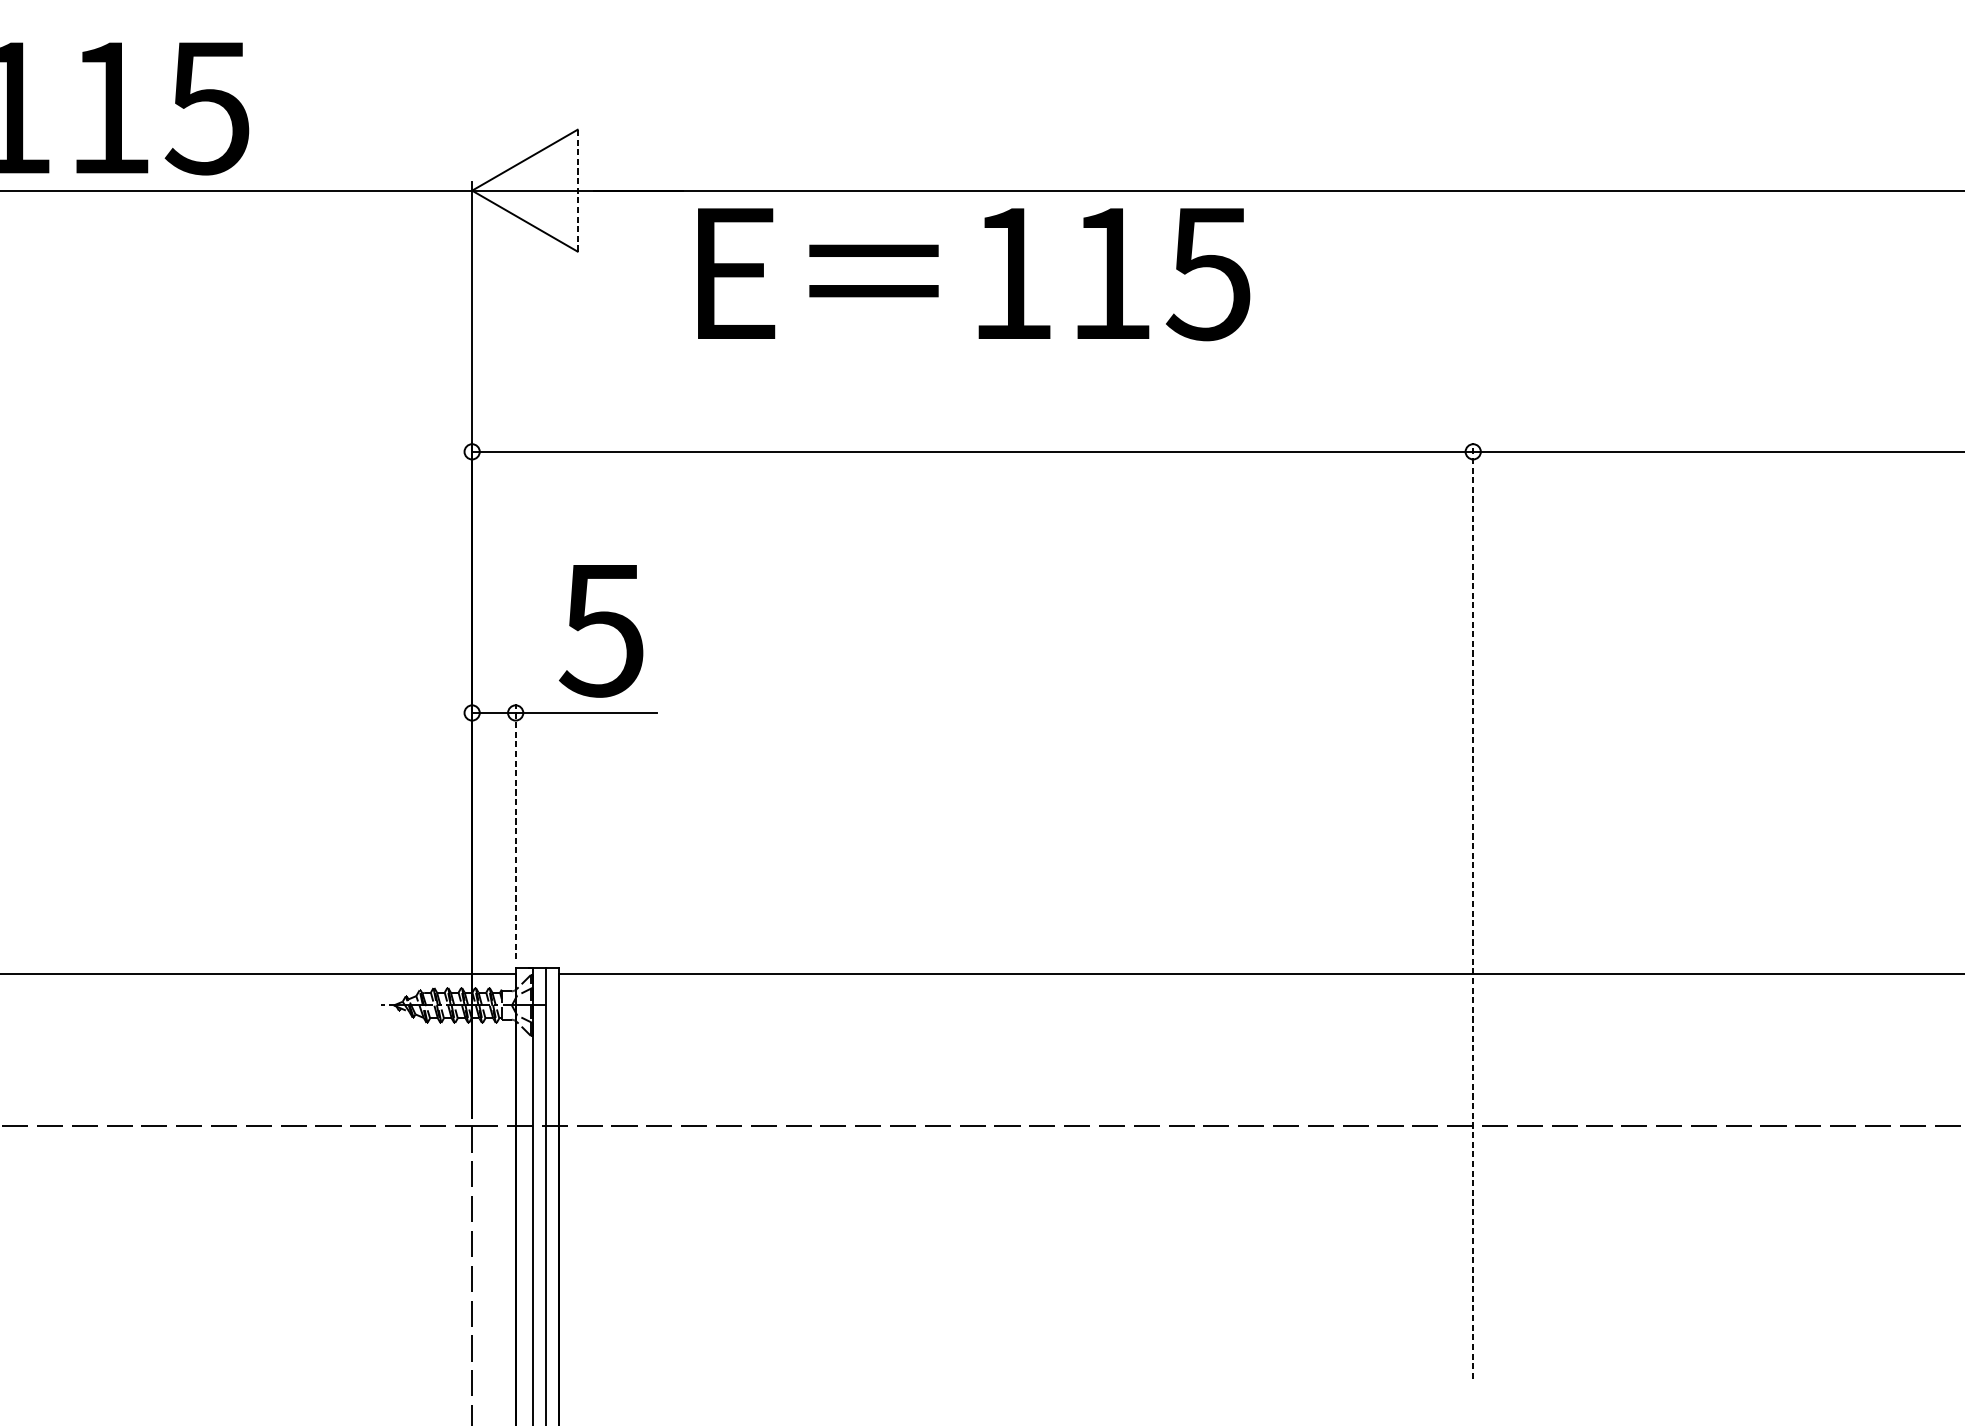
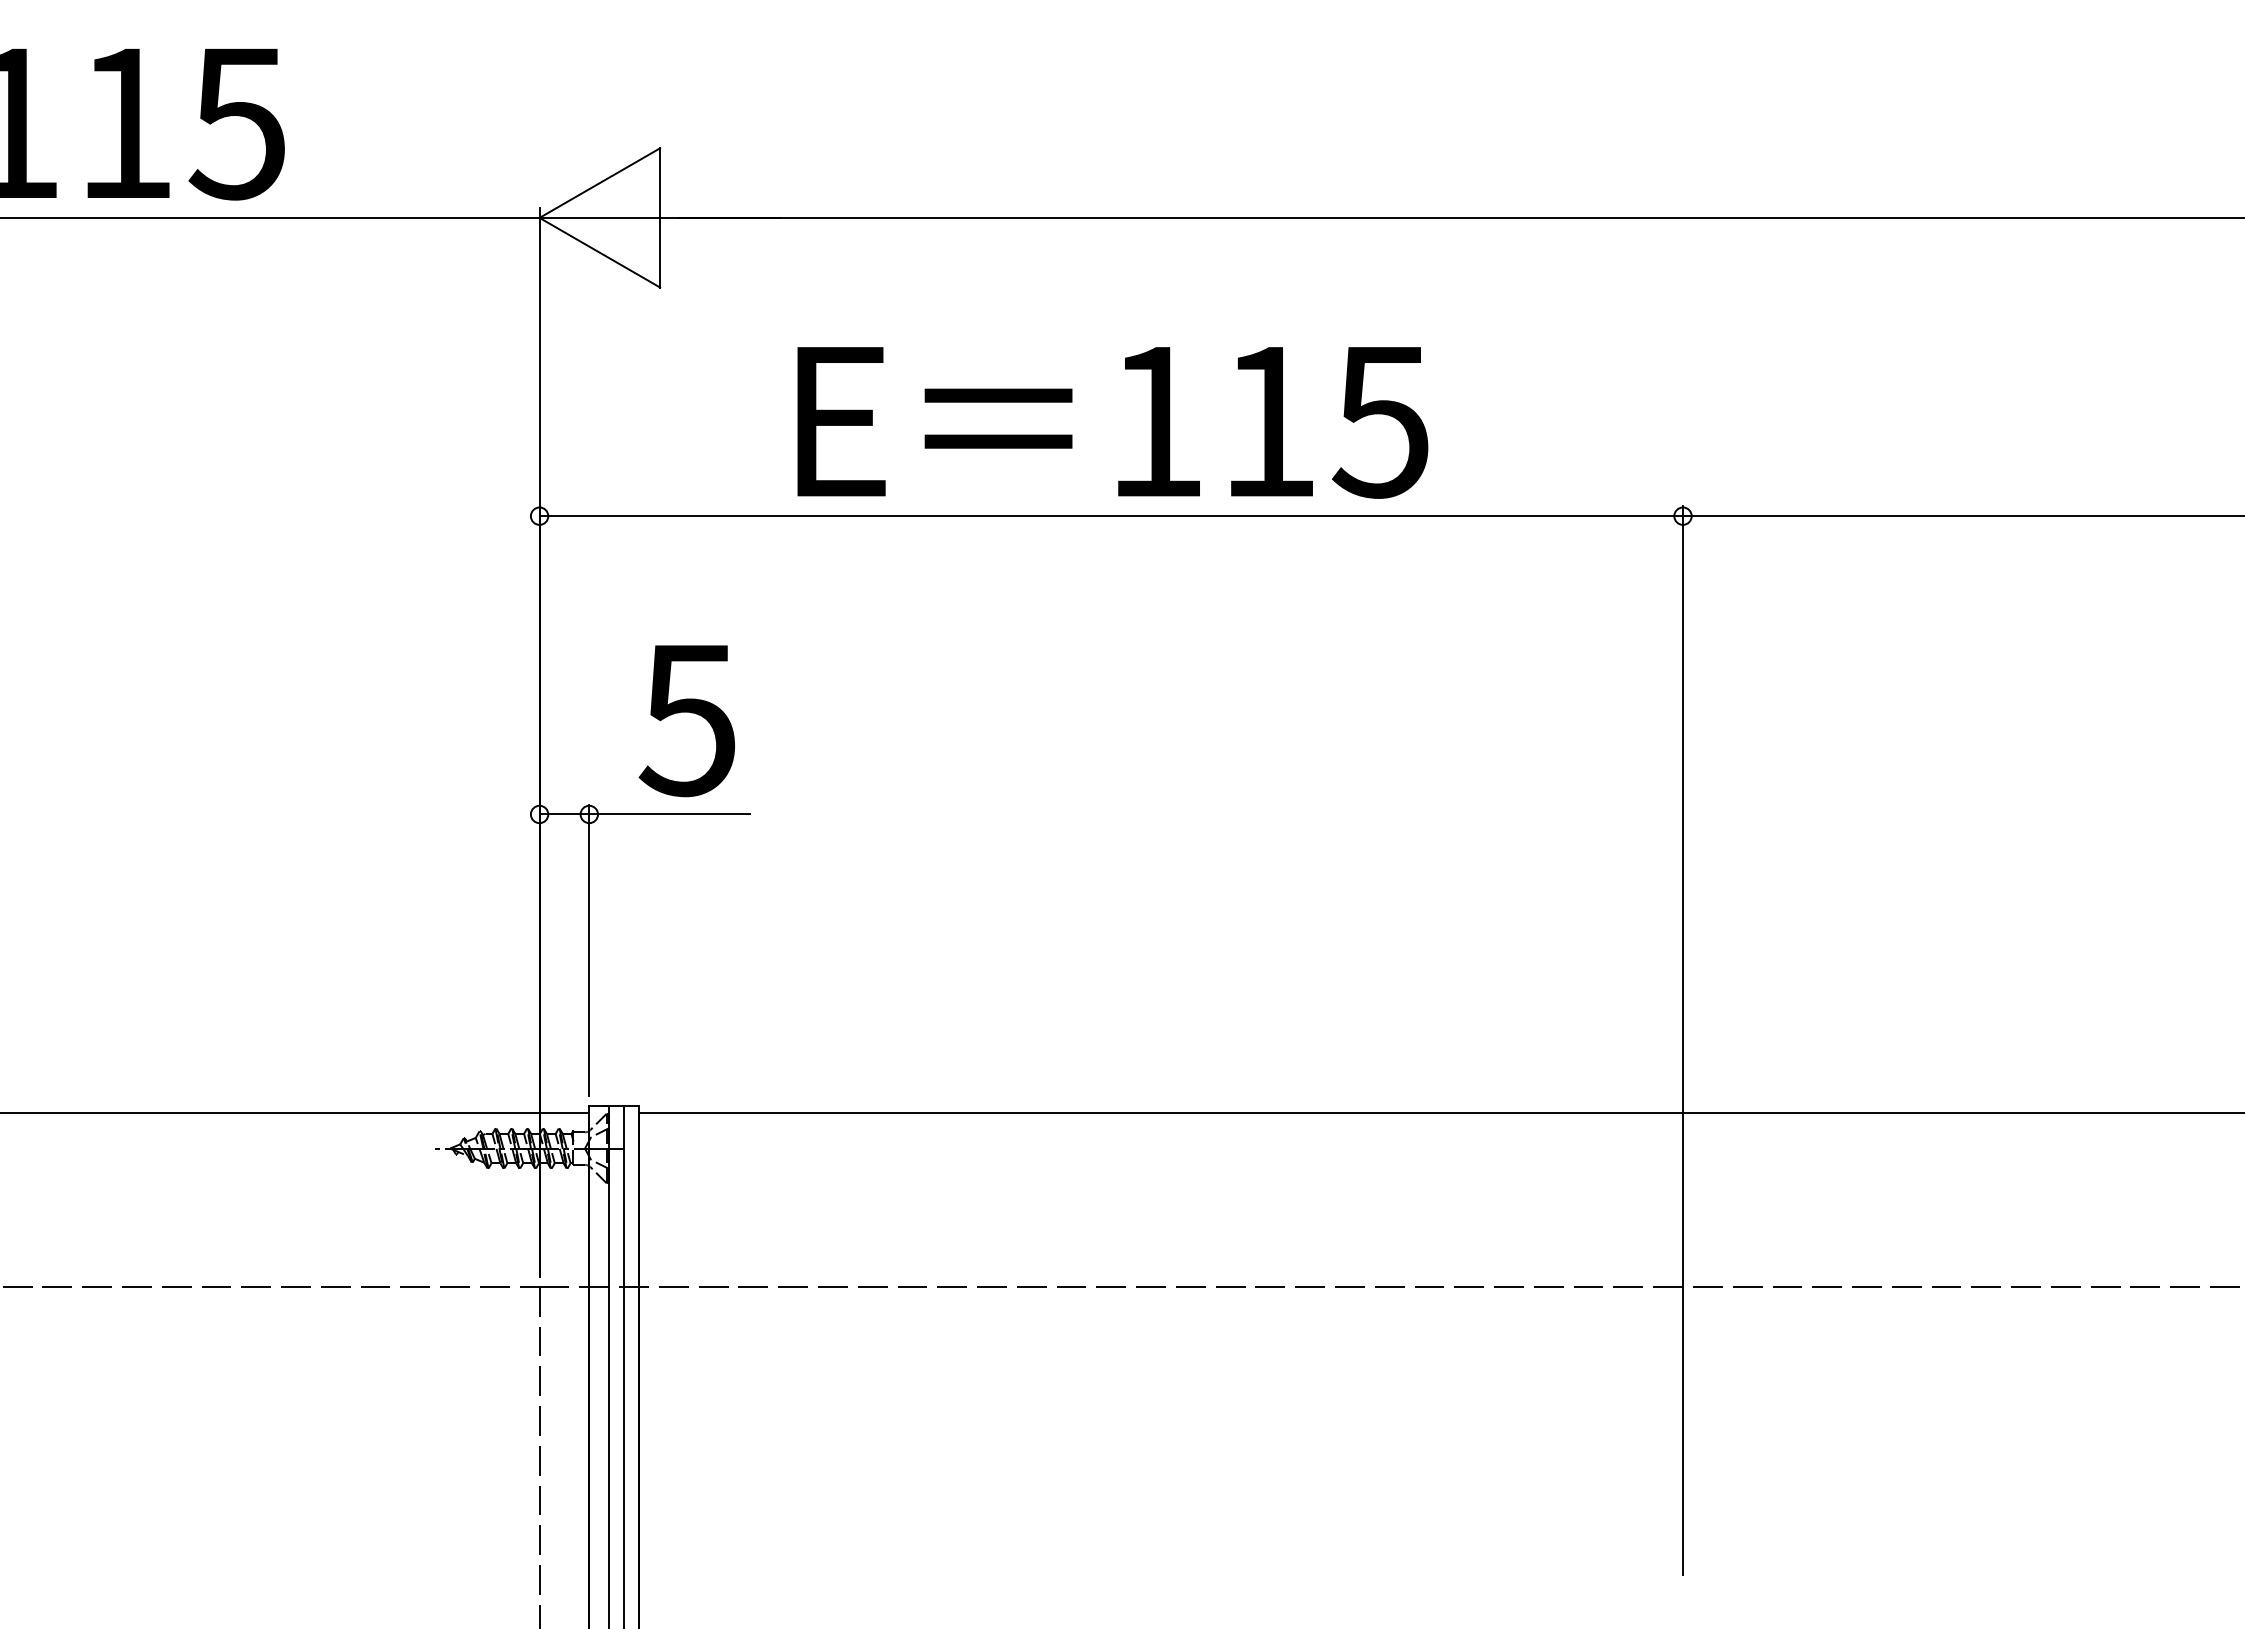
line: (578, 190) -> (660, 217), dashed -> solid
text: (973, 274) -> (1112, 422), moved
line: (515, 832) -> (589, 950), dashed -> solid
line: (1473, 910) -> (1683, 1040), dashed -> solid

